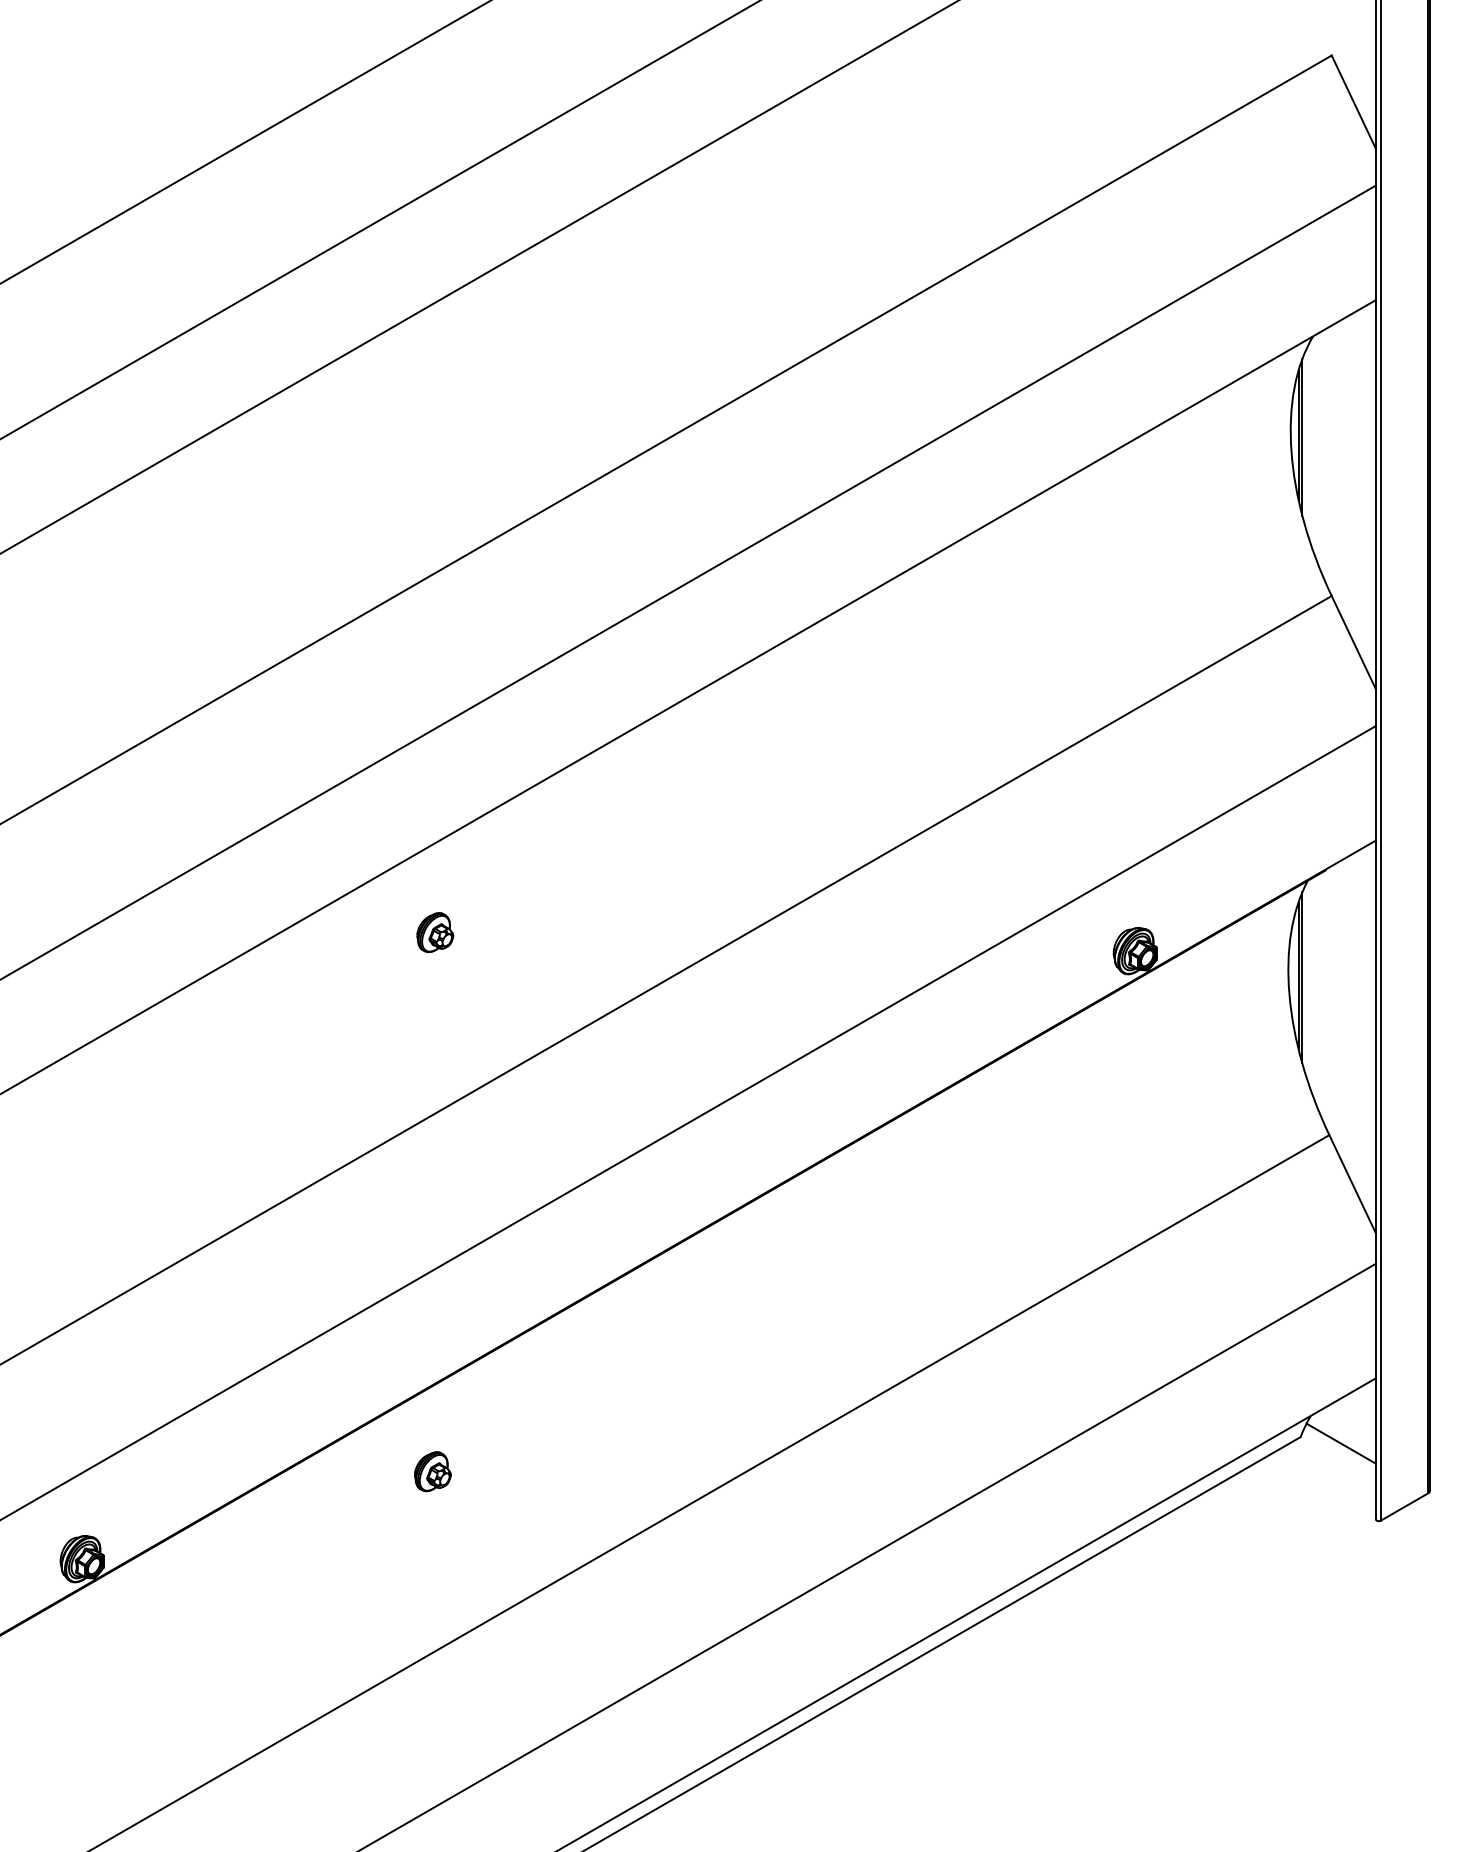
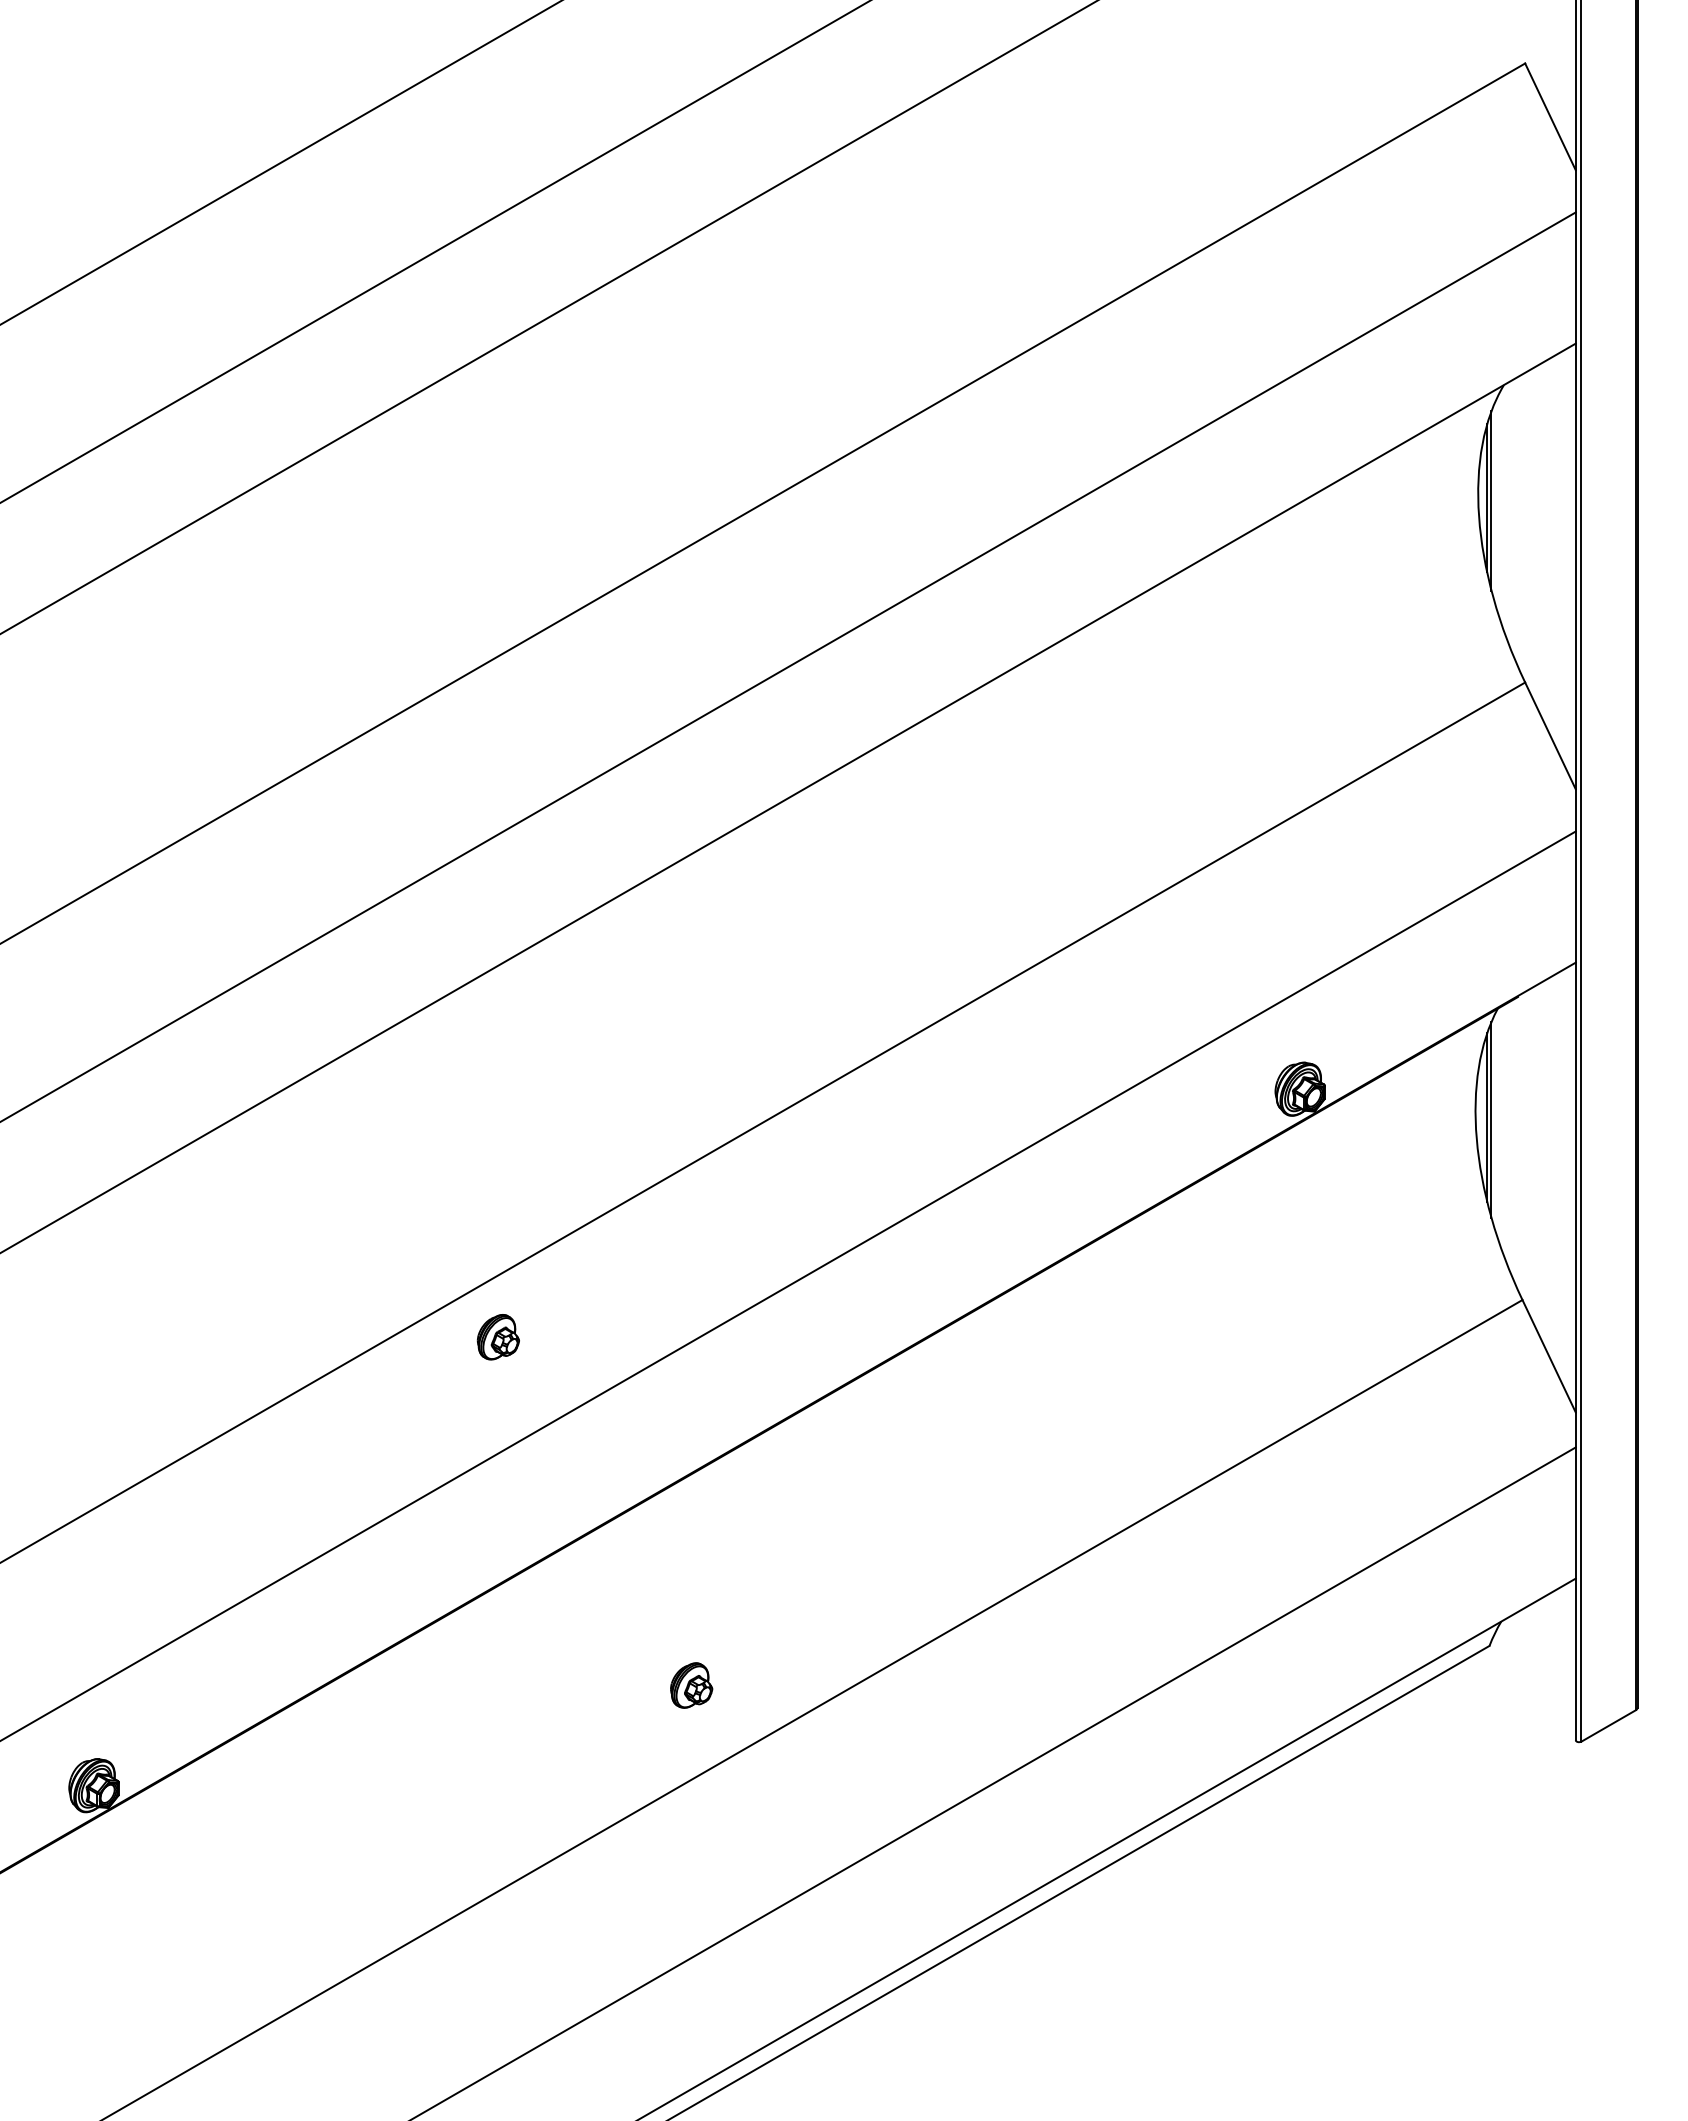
part: (435, 932) -> (498, 1337), moved
line: (1340, 1443) -> (1535, 1653), removed
part: (432, 1471) -> (691, 1685), moved

